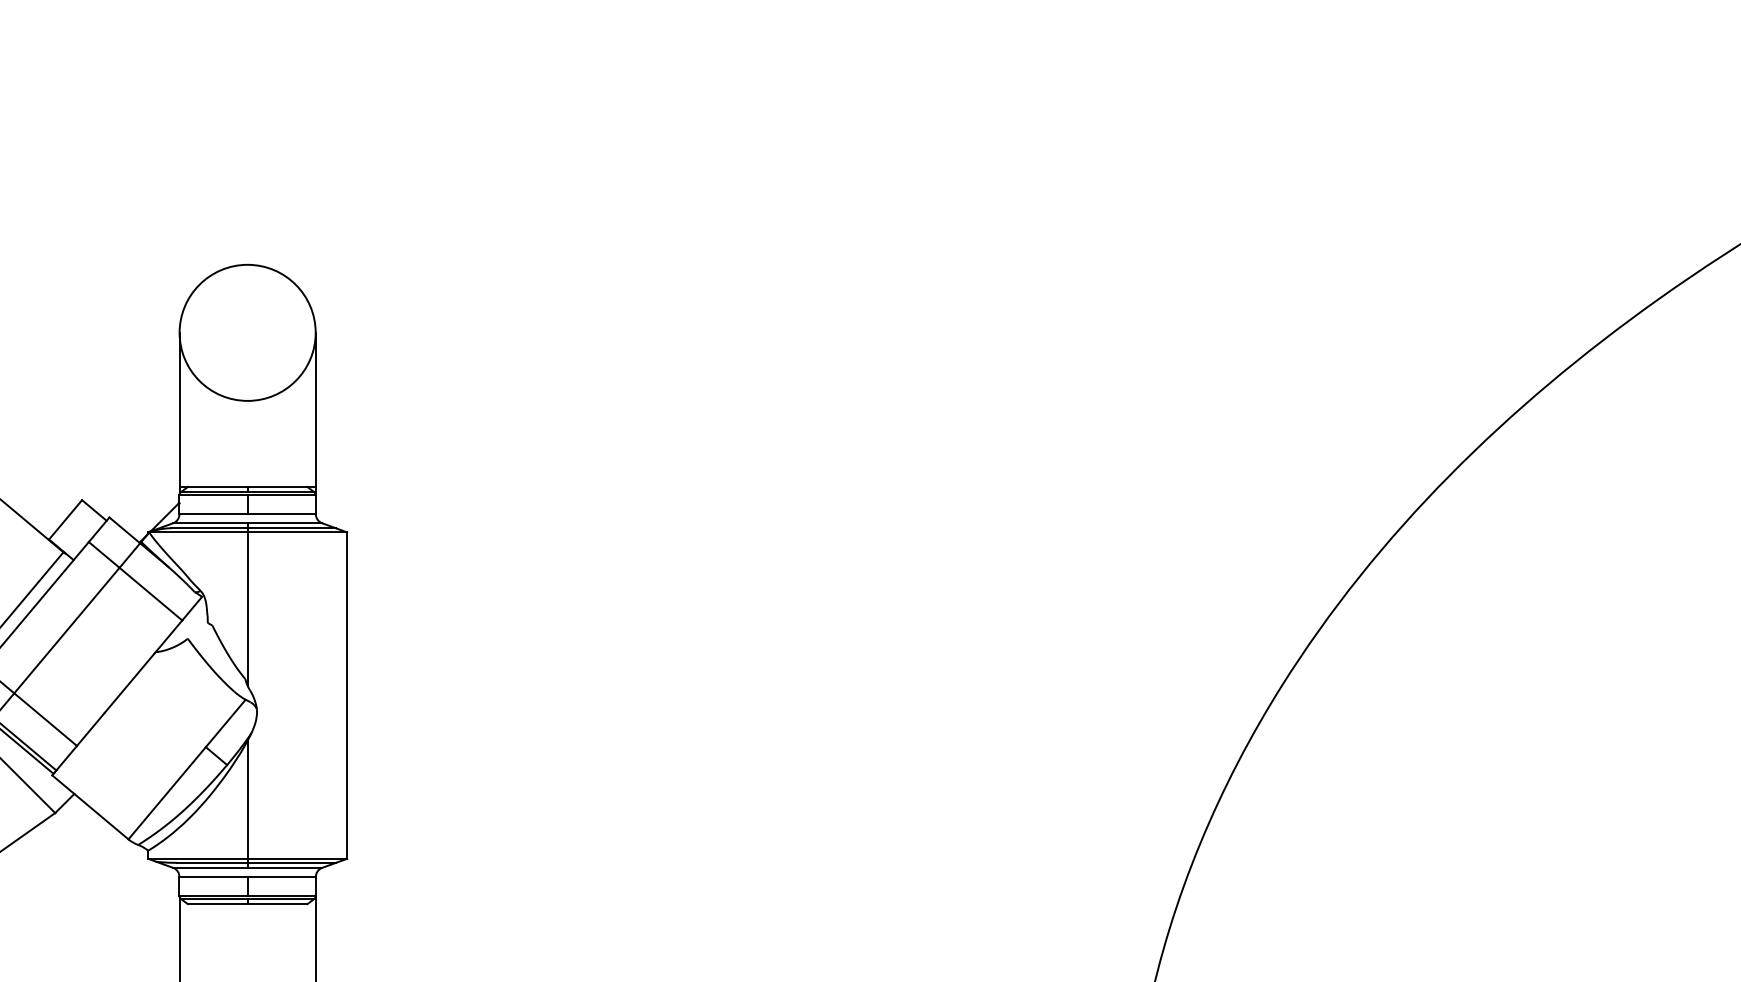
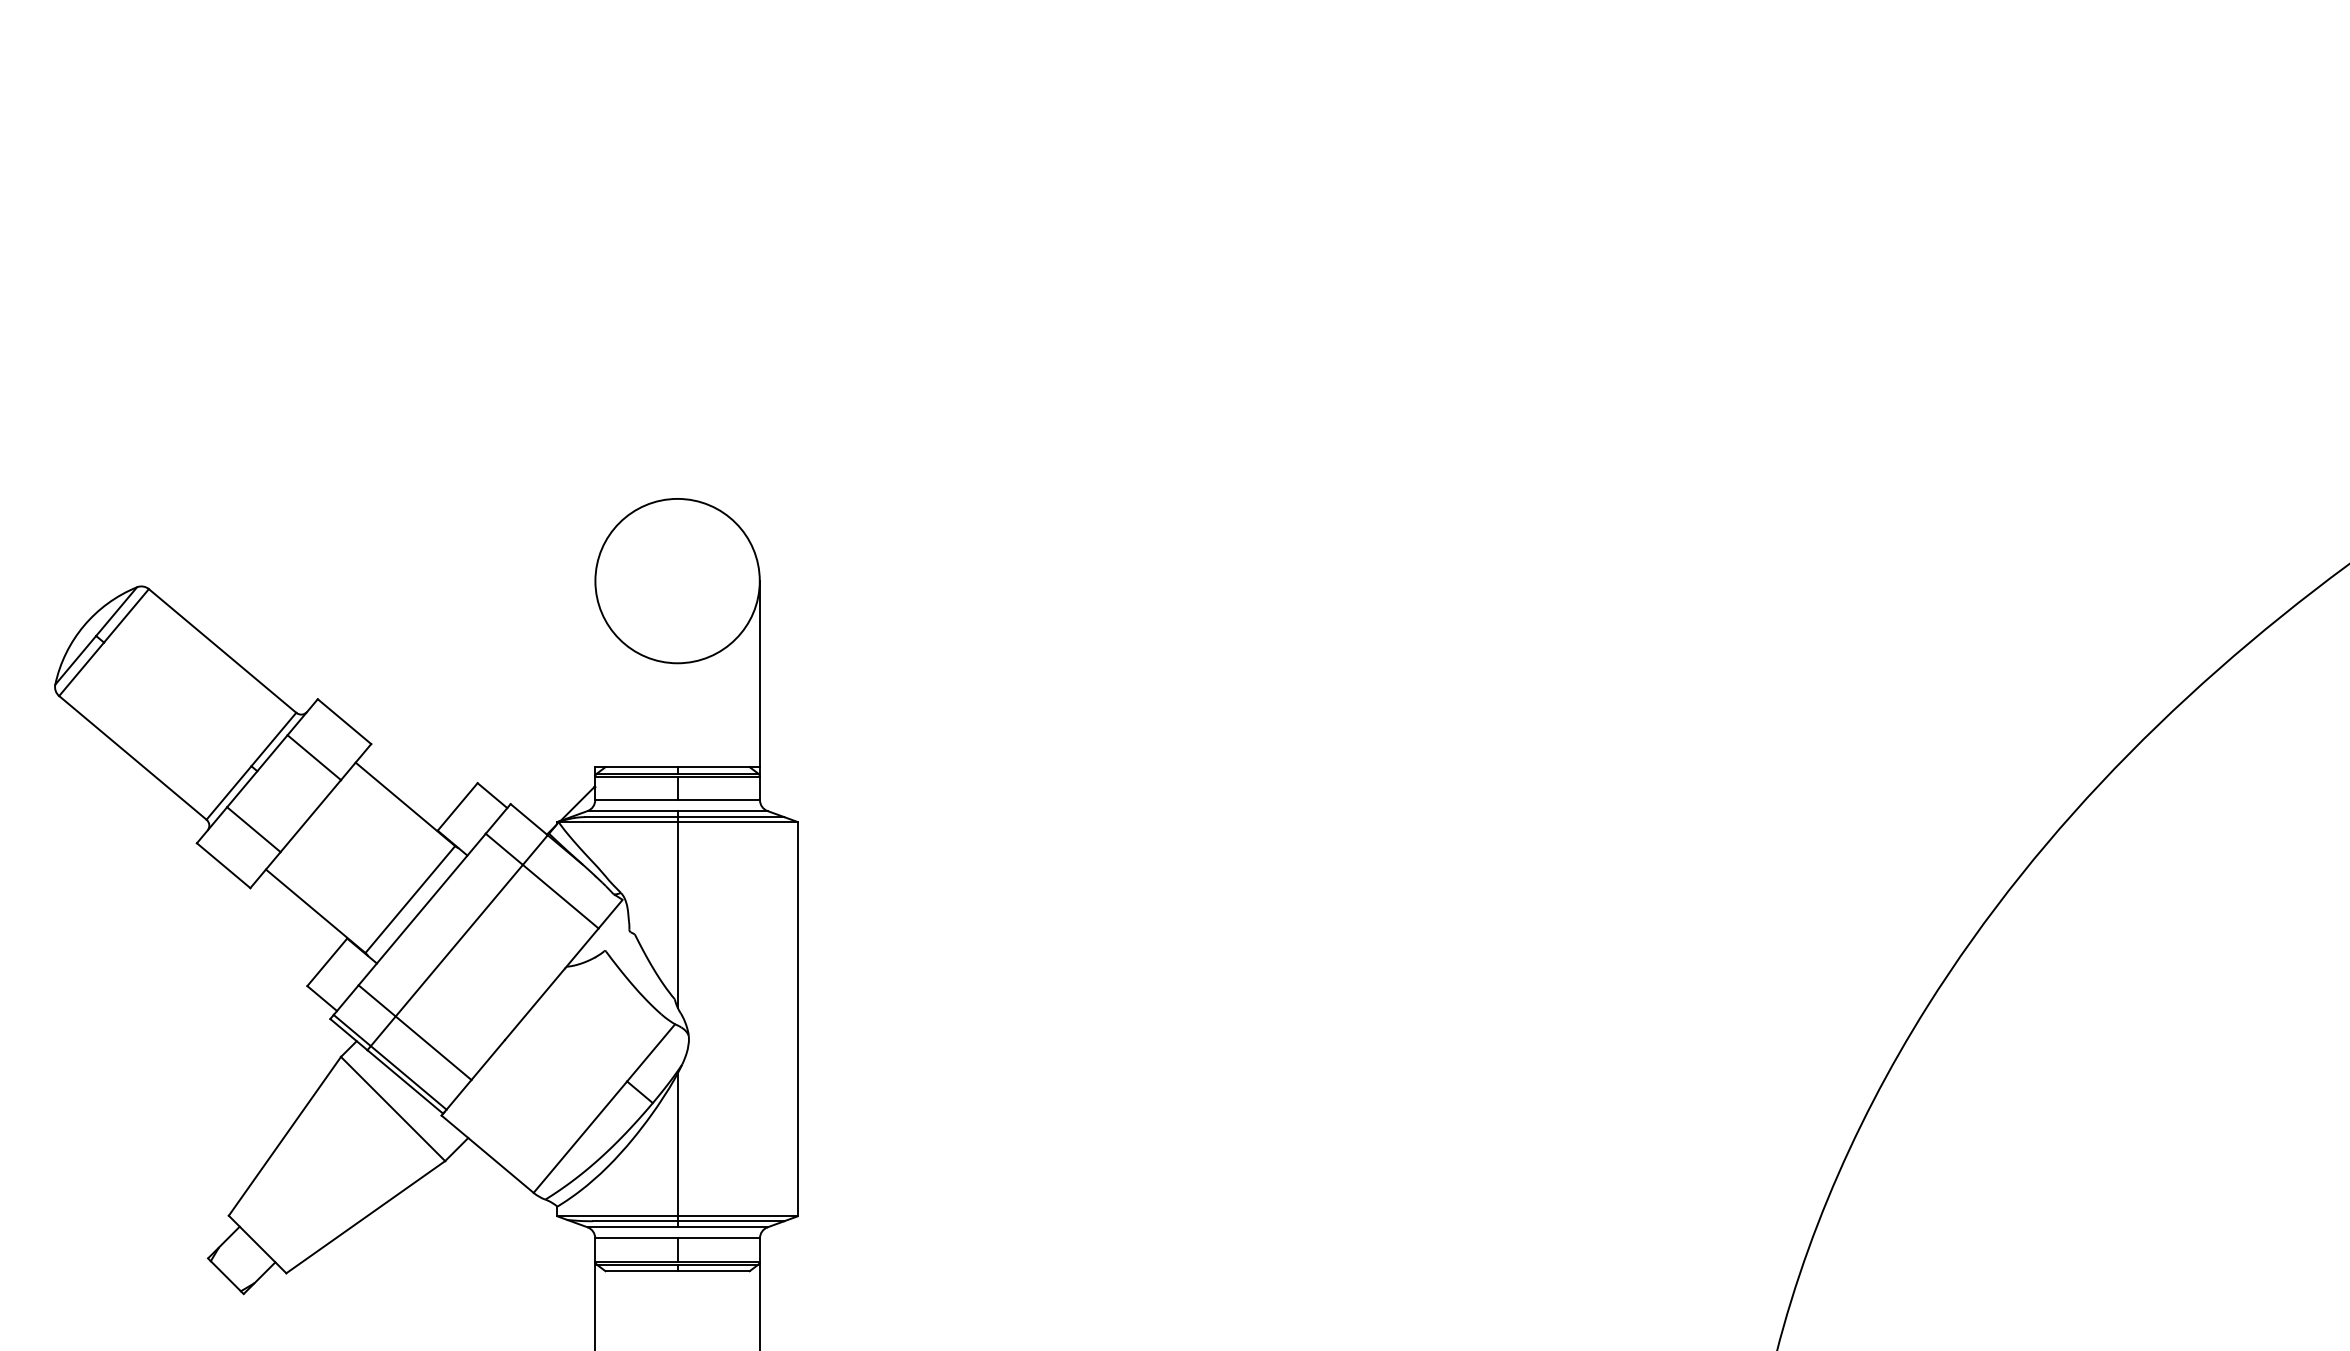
line: (179, 410) -> (595, 674), removed

